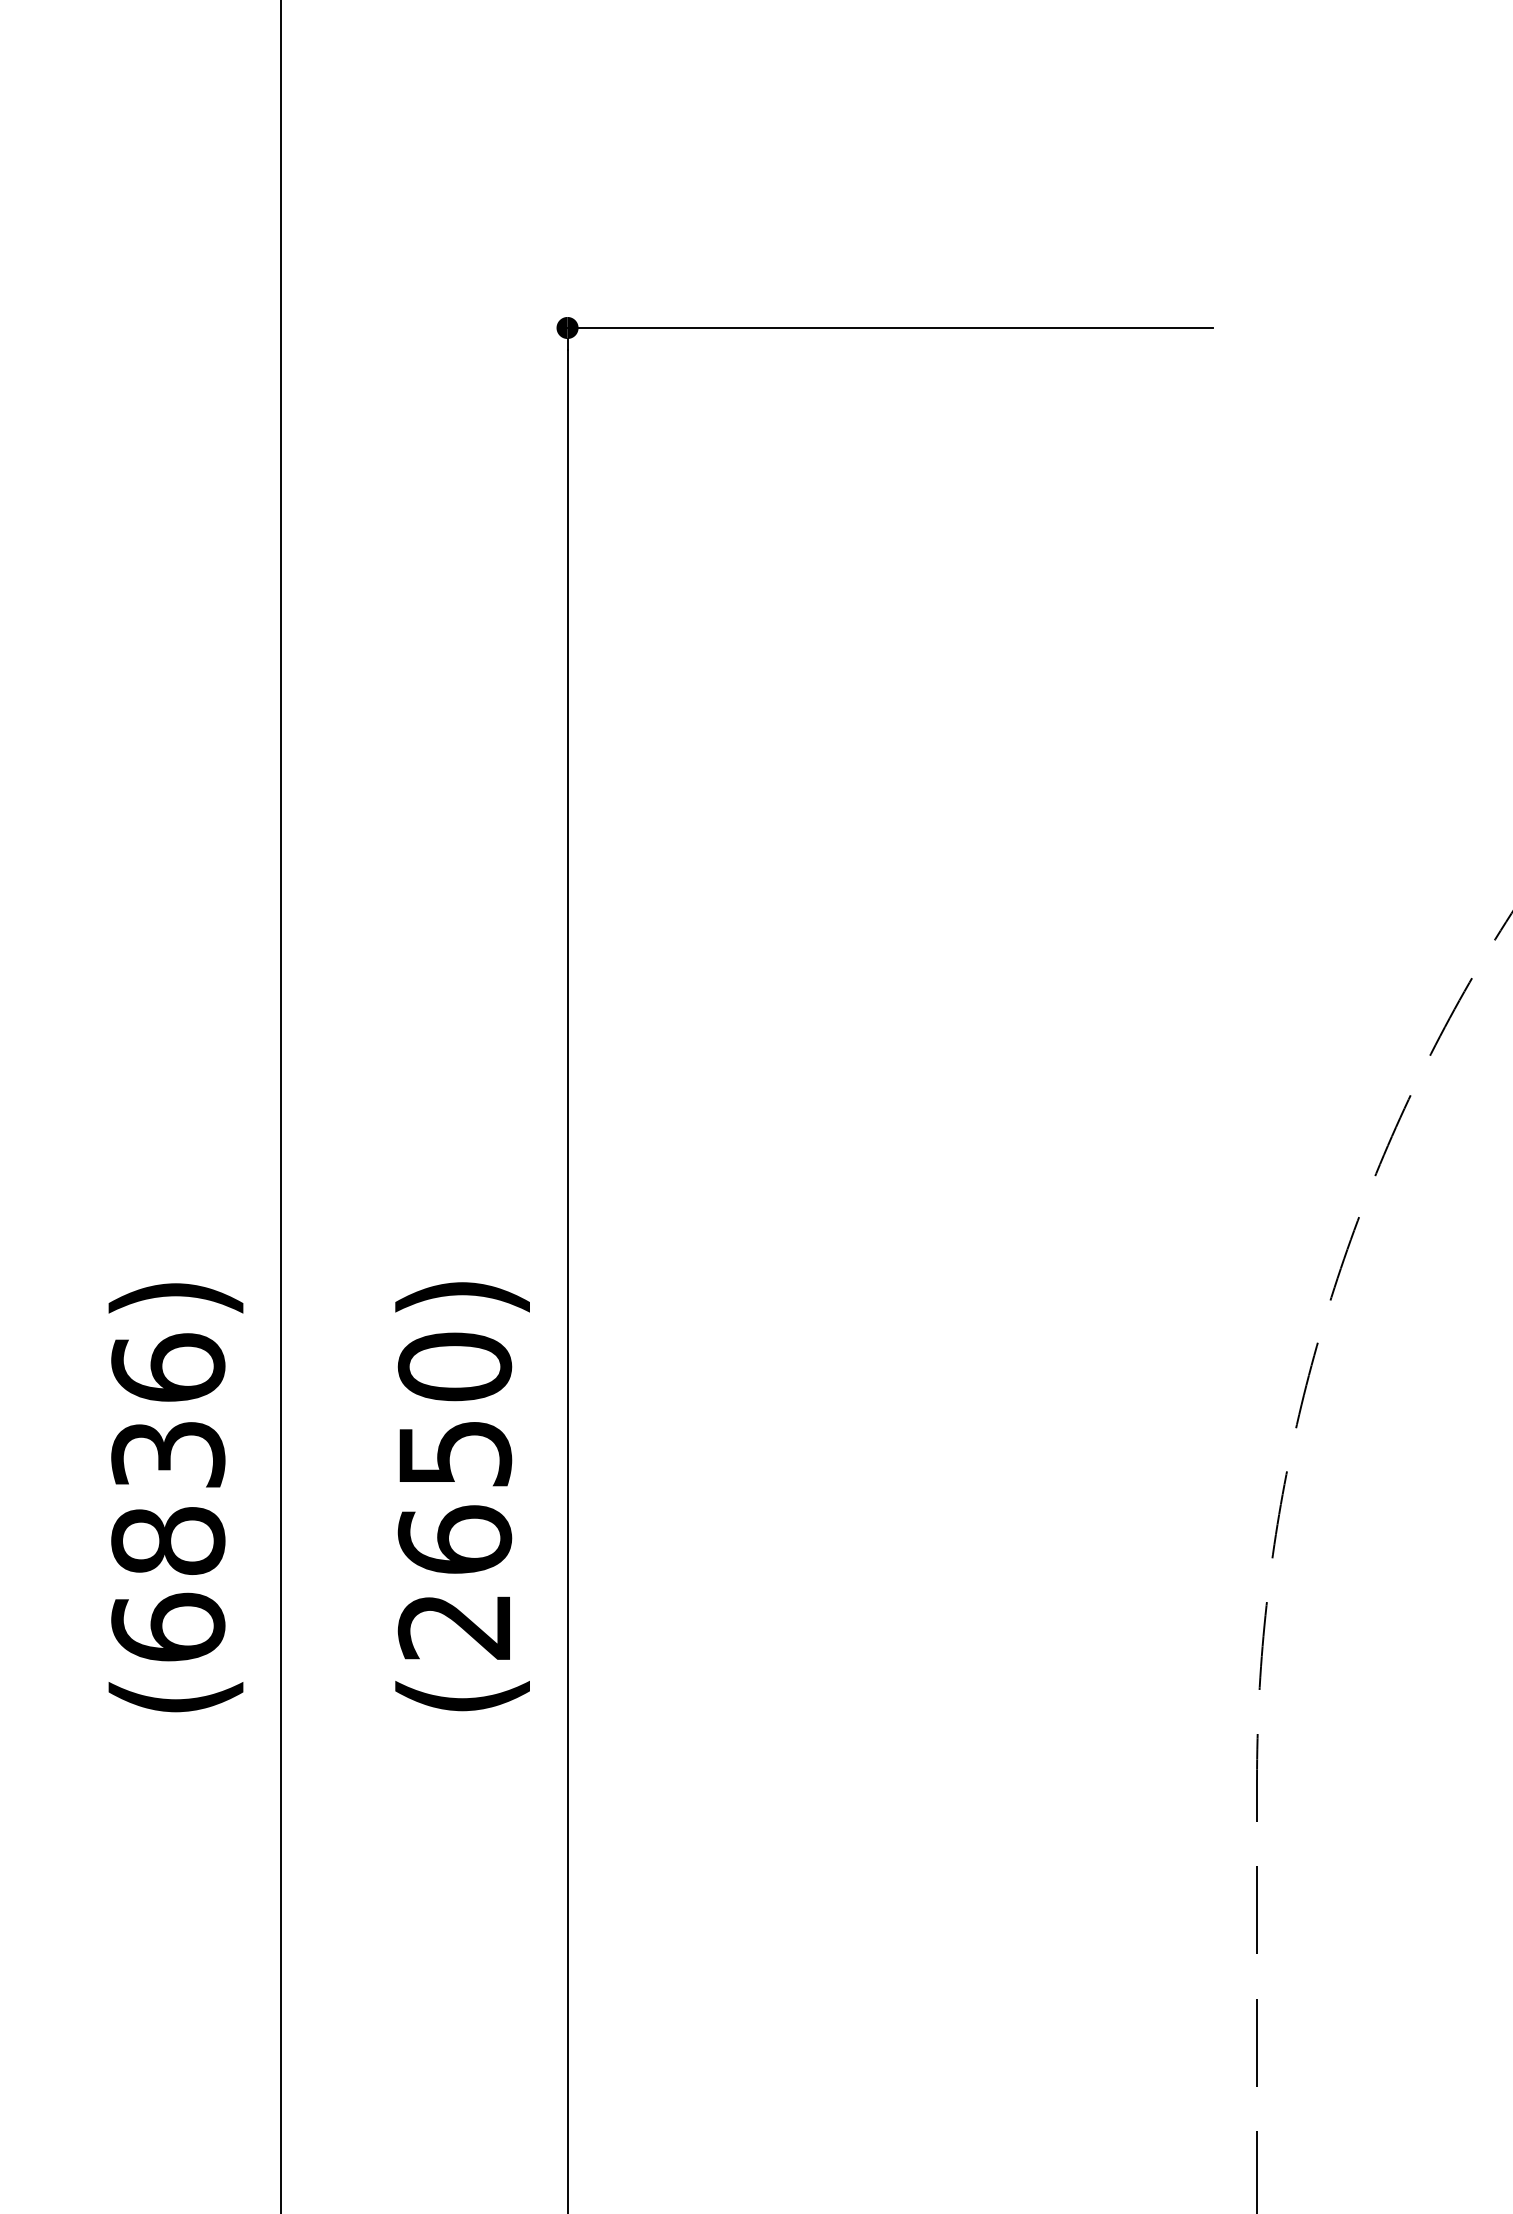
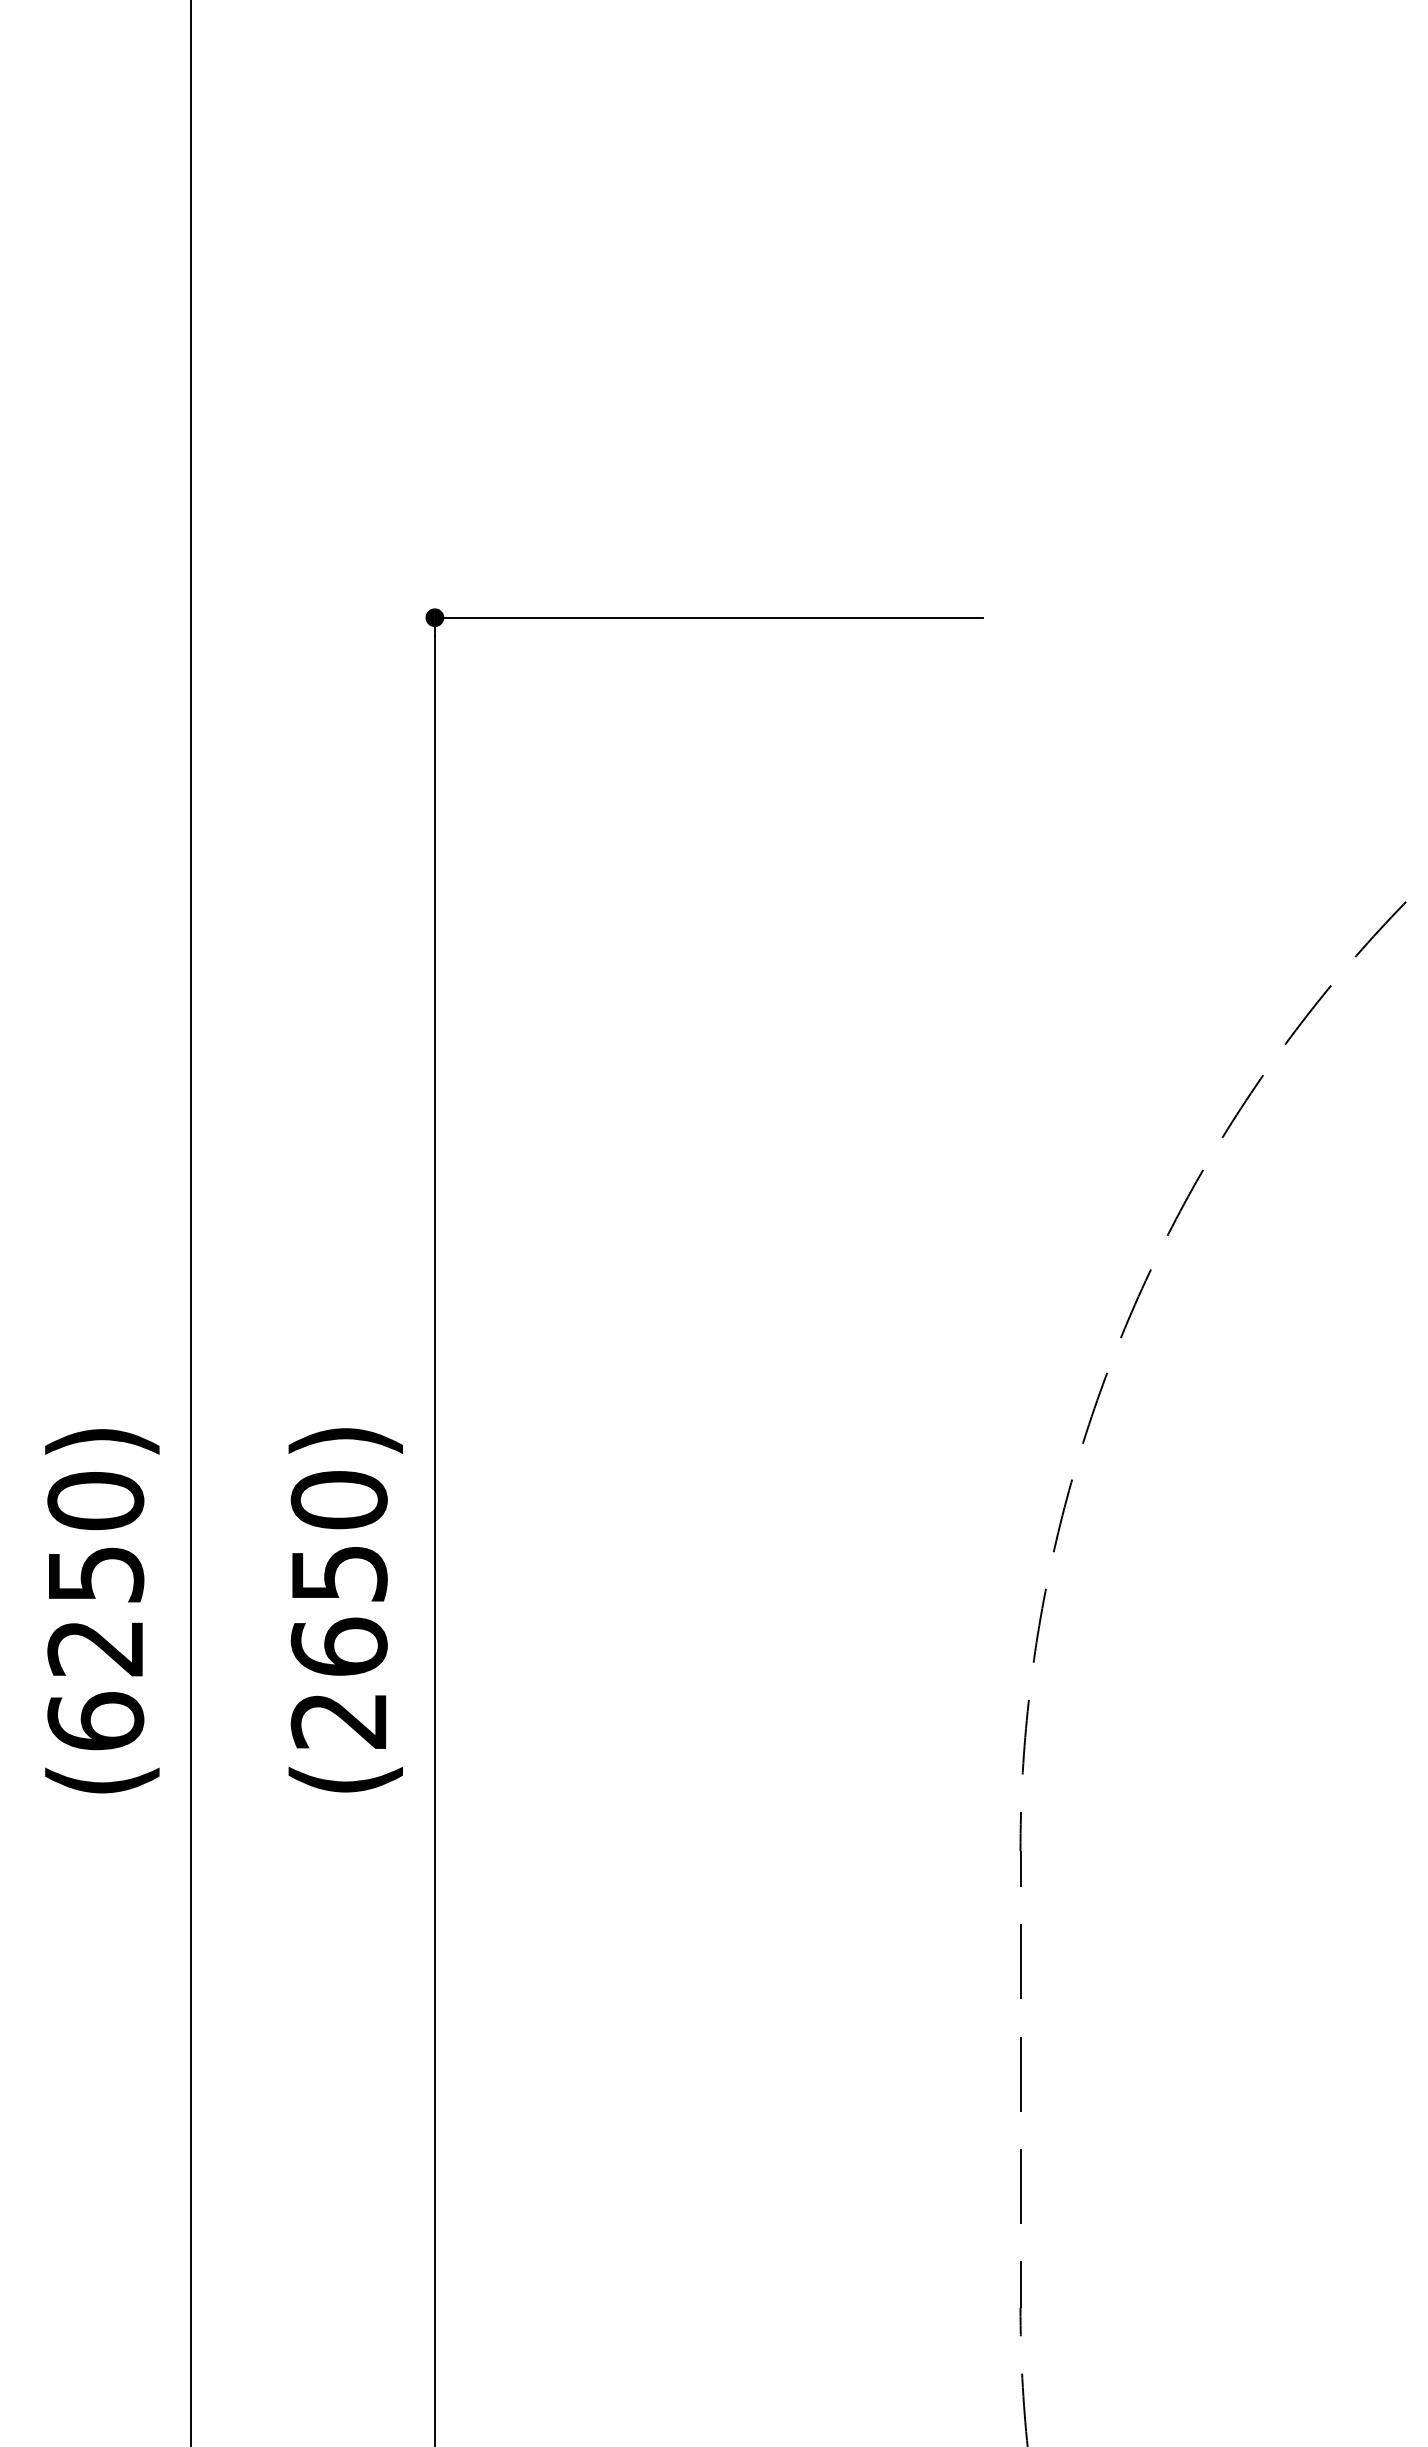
text: (167, 1453) -> (95, 1573), (6836) -> (6250)

